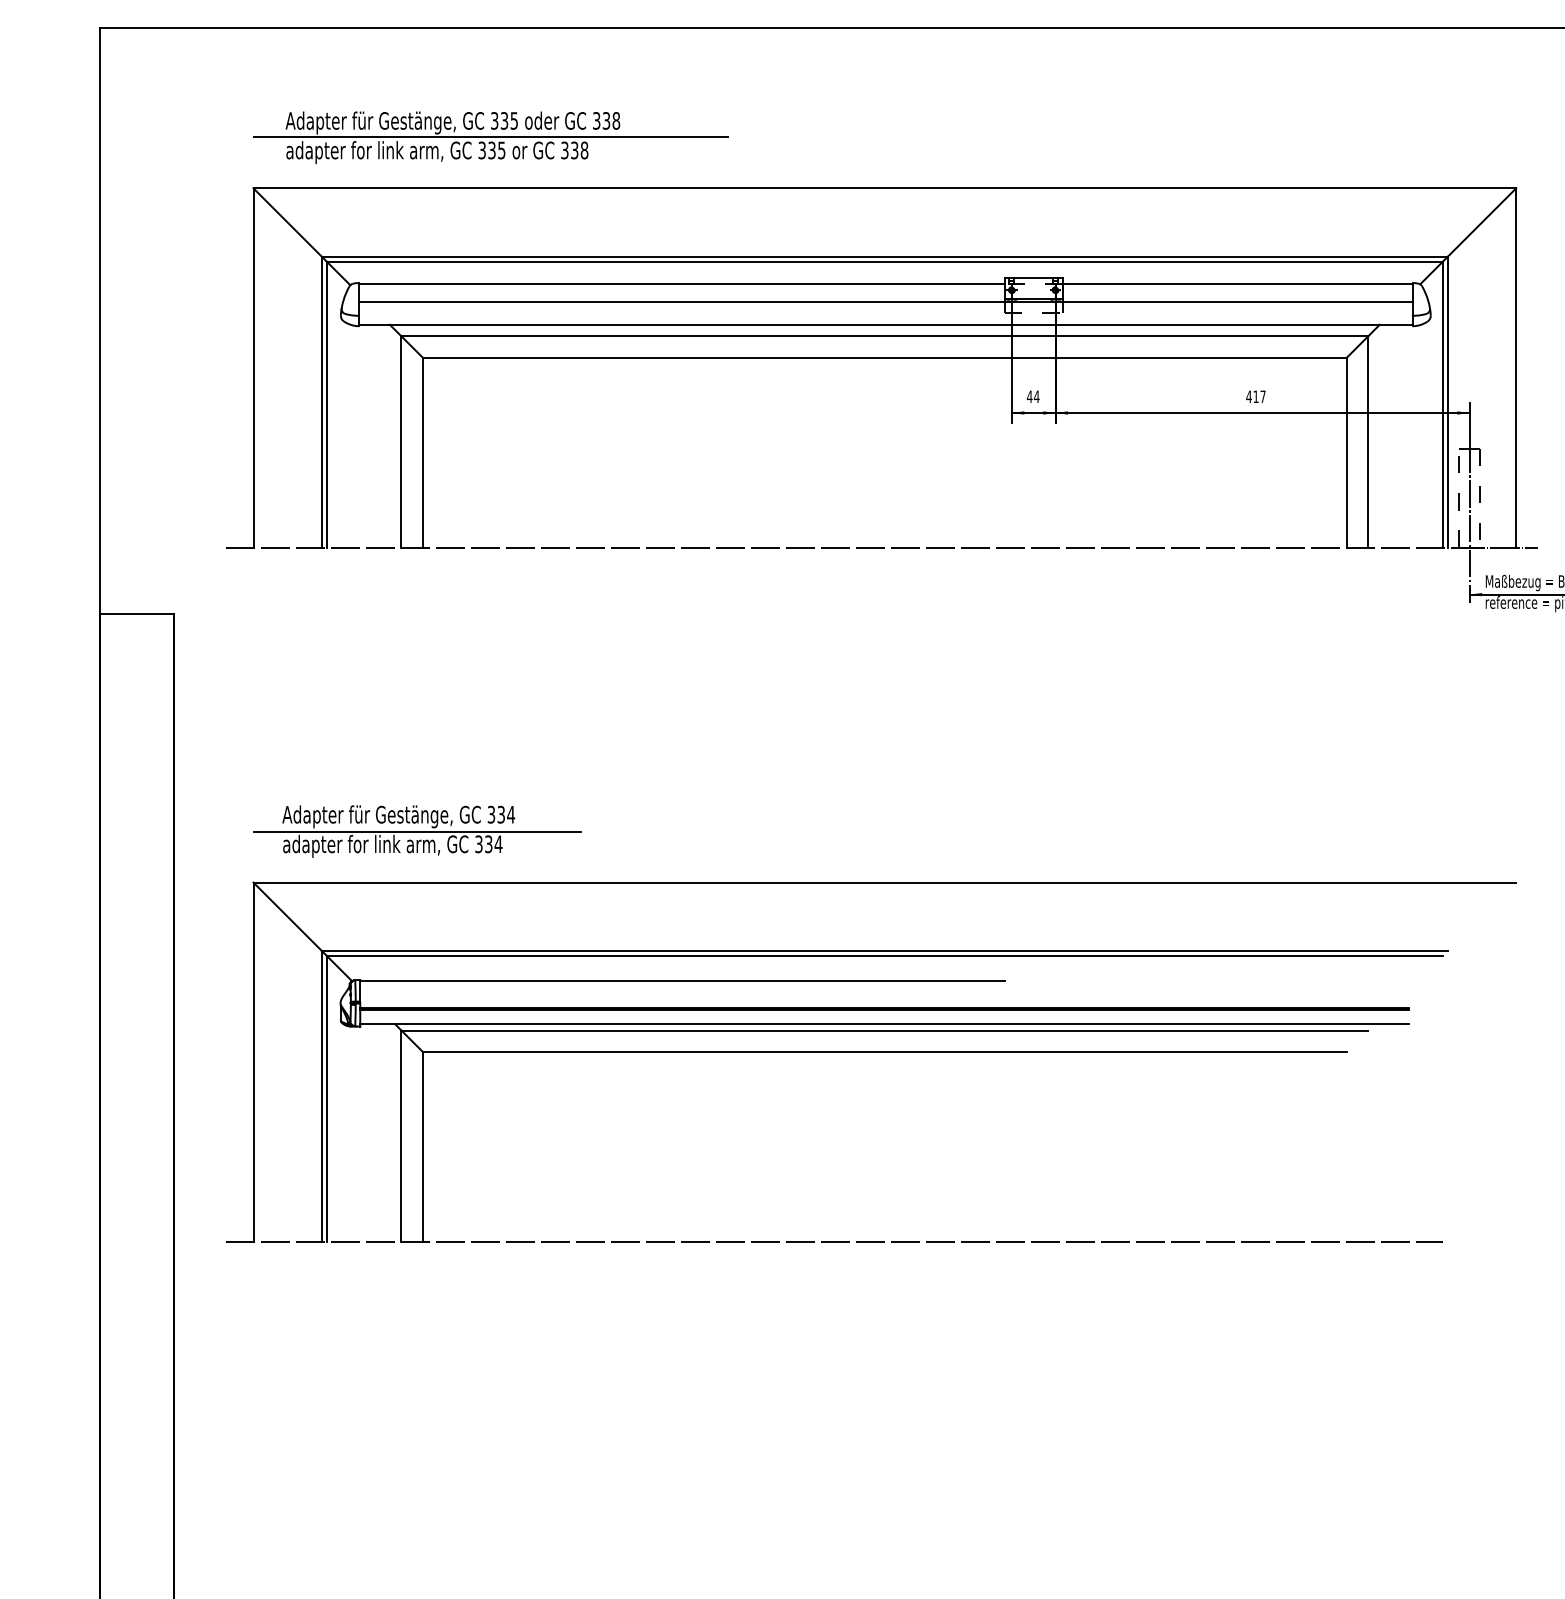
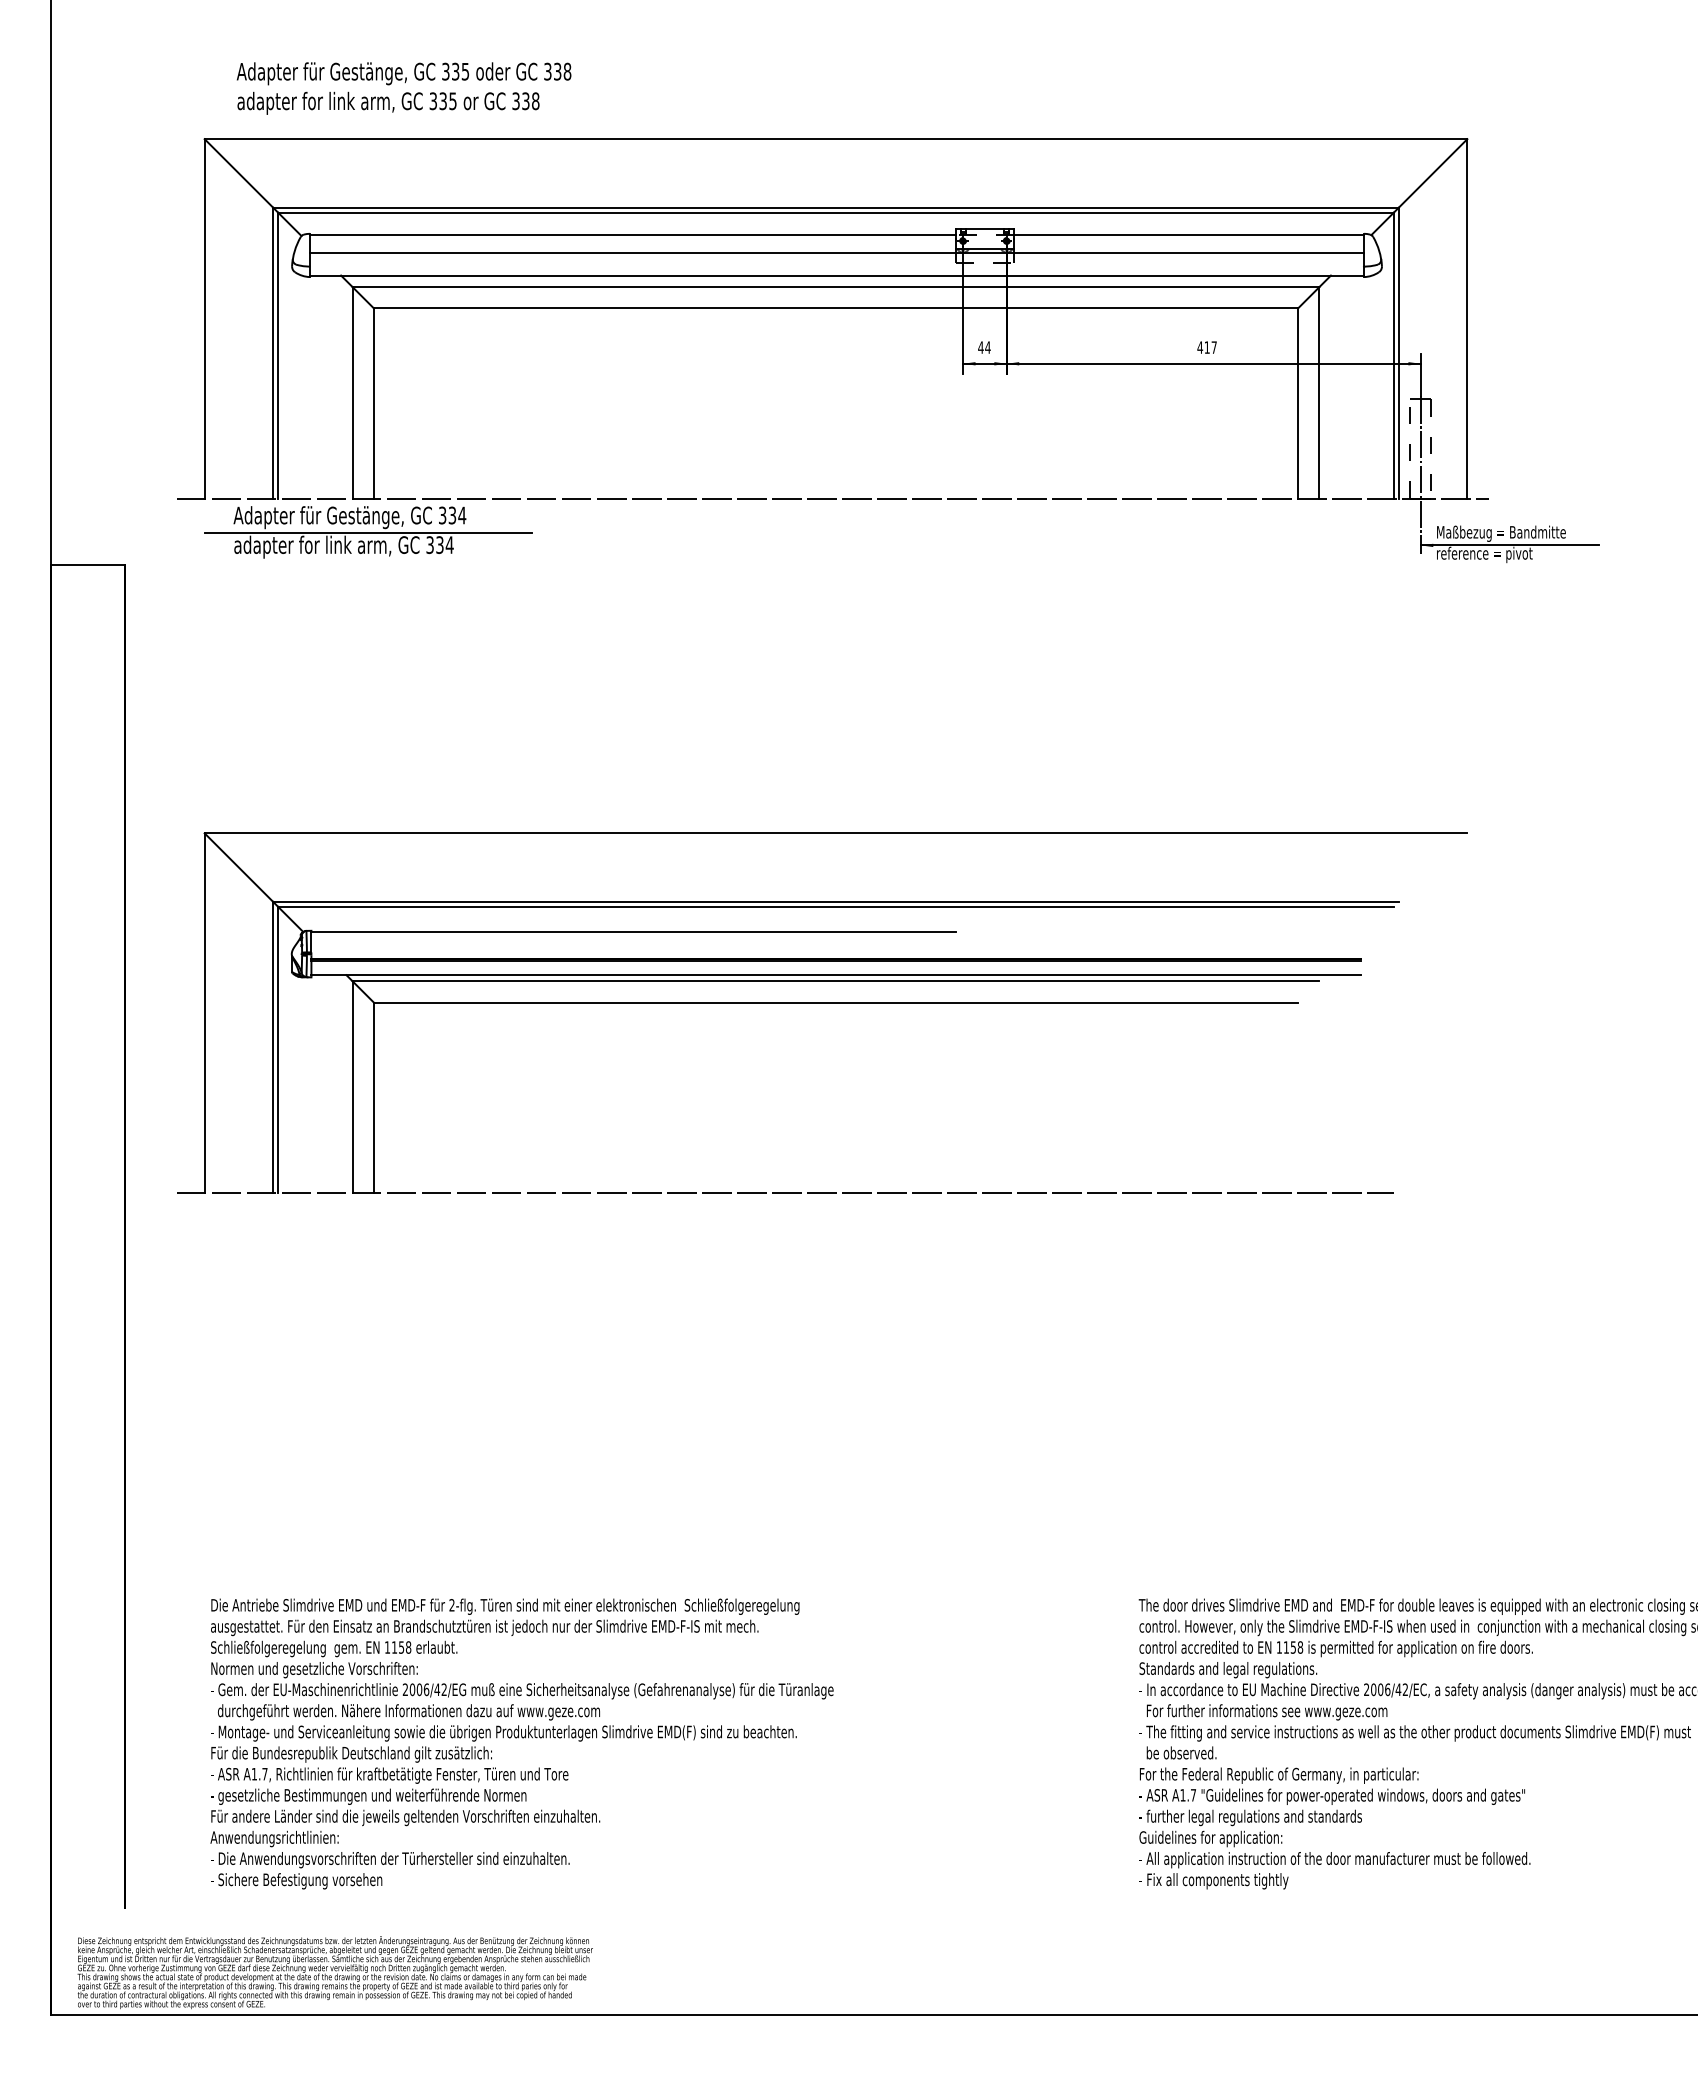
line: (490, 136) -> (441, 87), removed
part: (417, 831) -> (368, 532), moved

